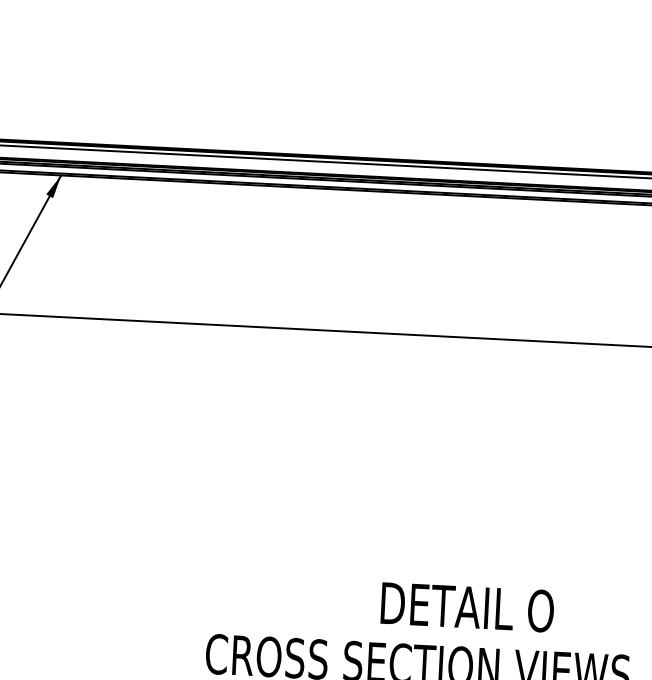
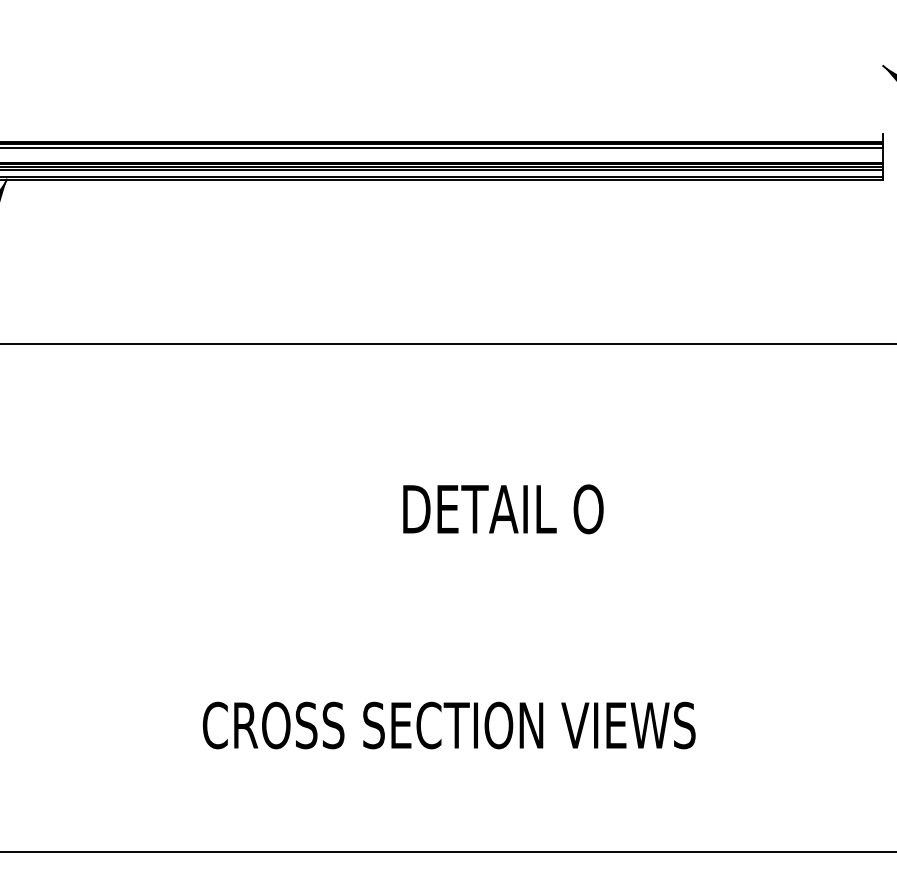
text: (467, 607) -> (503, 509), moved

